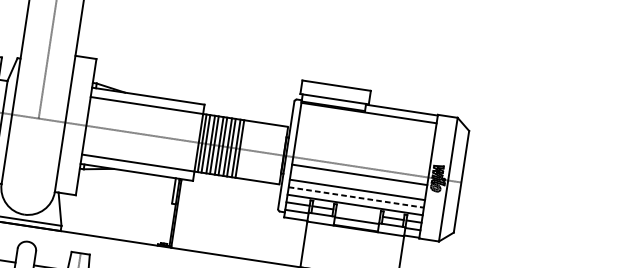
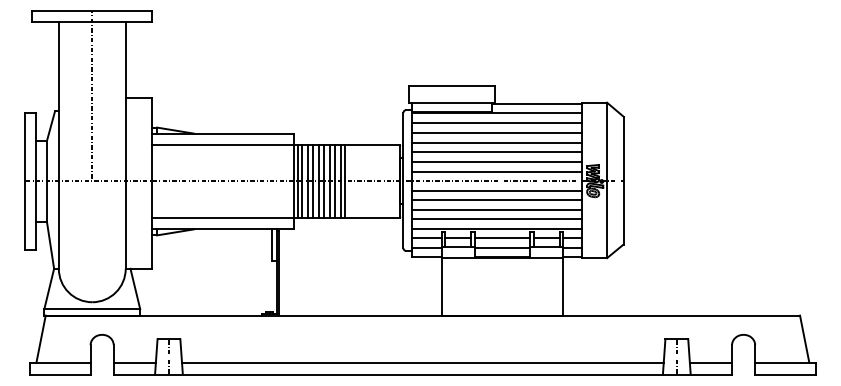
line: (368, 121) -> (497, 123), added
line: (366, 128) -> (497, 132), added
line: (365, 136) -> (497, 142), added
line: (364, 144) -> (497, 152), added
line: (363, 152) -> (497, 162), added
line: (362, 159) -> (497, 171), added
line: (358, 182) -> (497, 200), added
line: (356, 197) -> (497, 219), dashed -> solid
line: (358, 213) -> (502, 238), added

